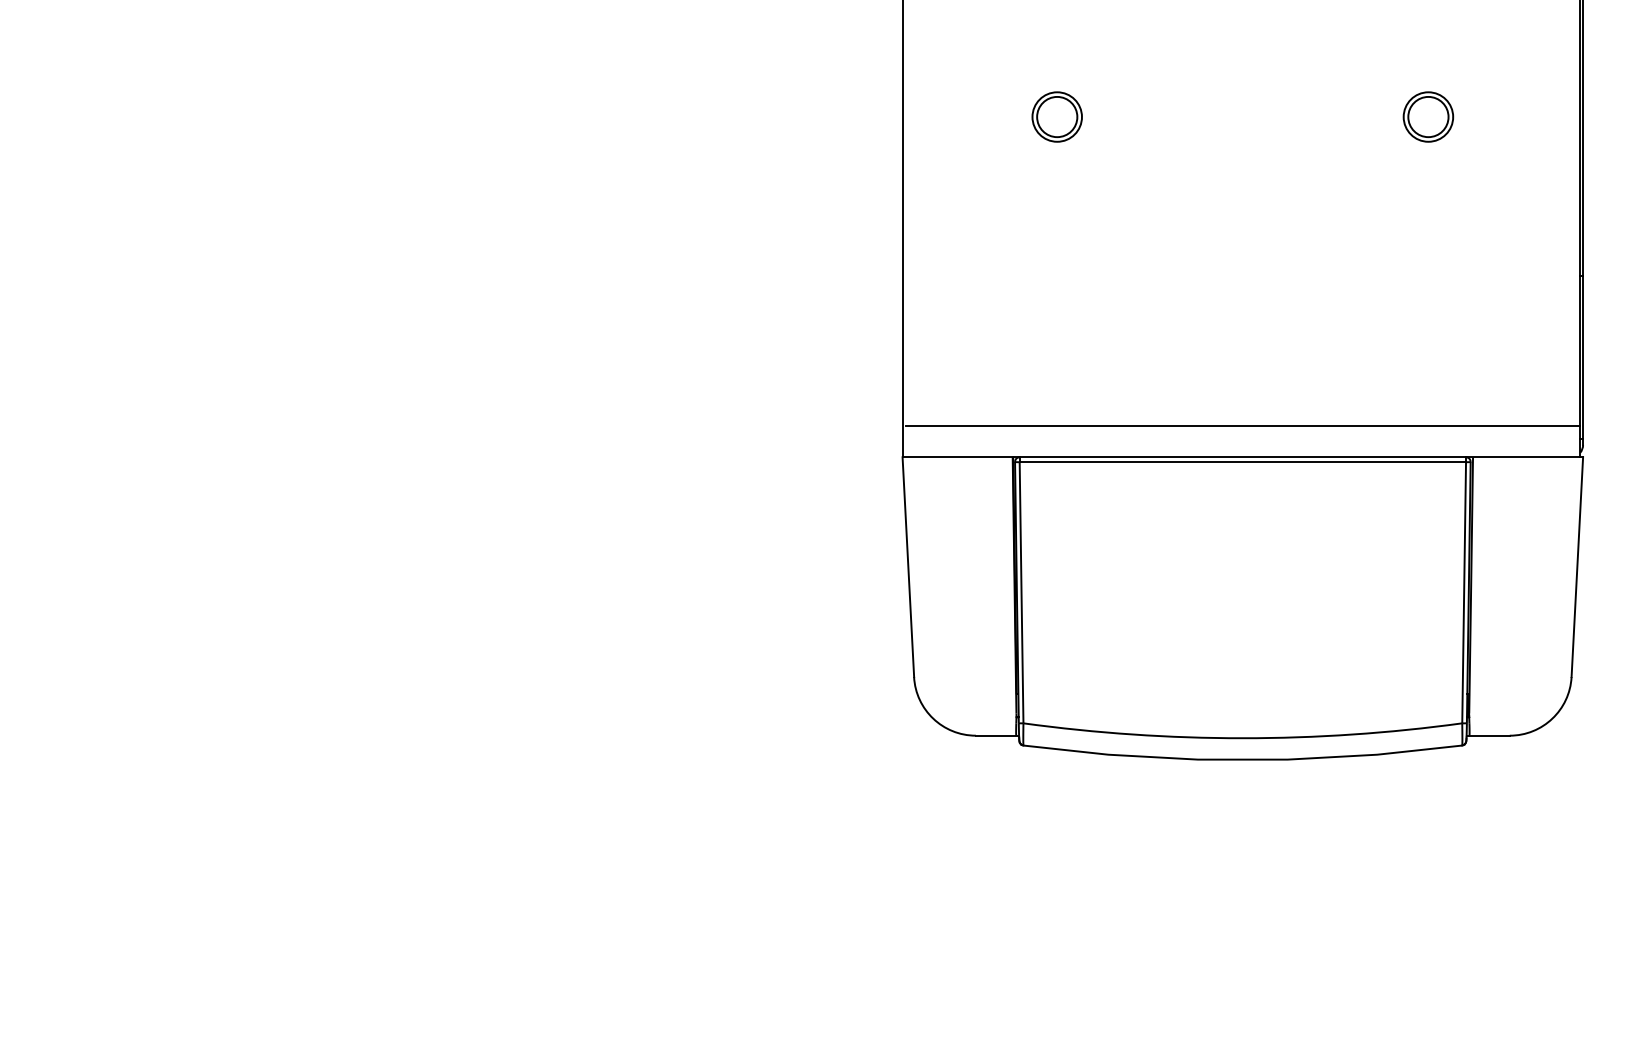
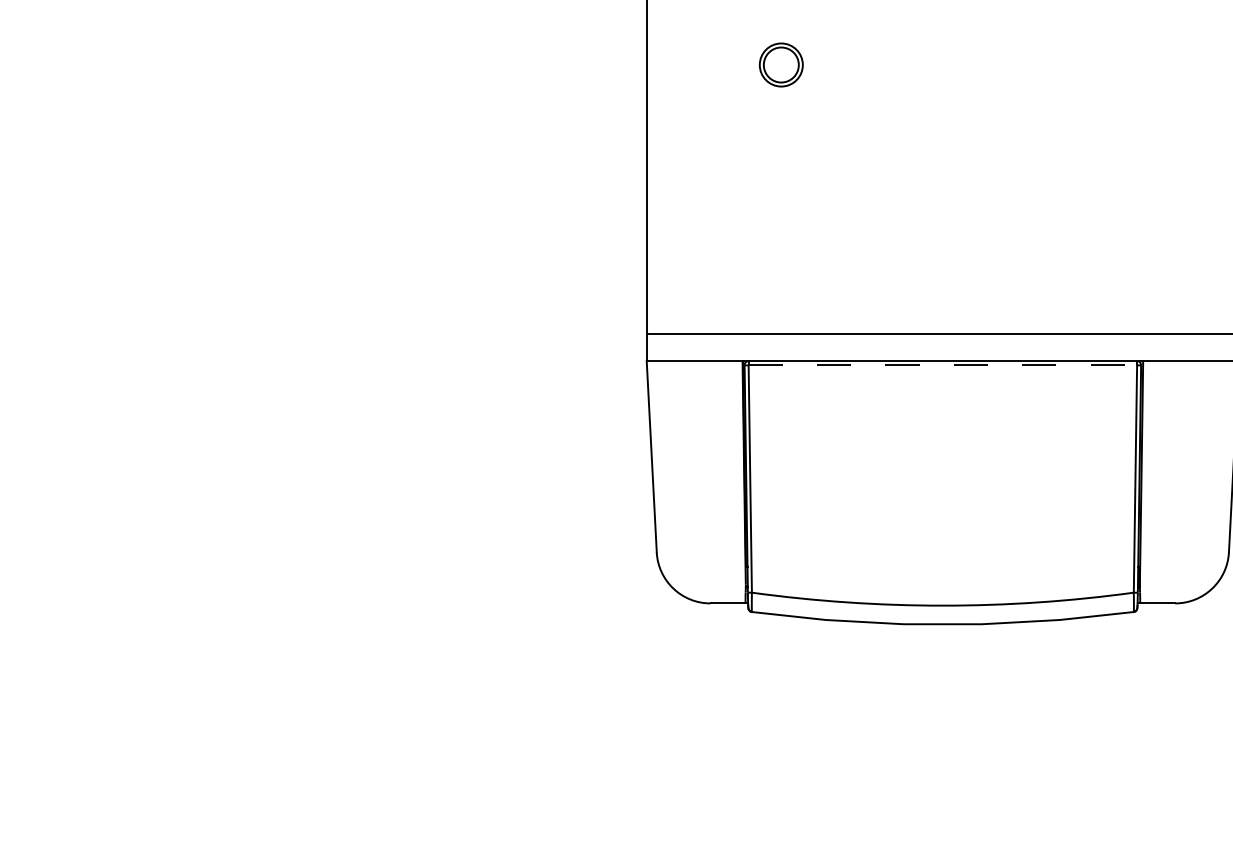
part: (1428, 116) -> (1104, 64), removed
line: (1243, 462) -> (943, 365), solid -> dashed

